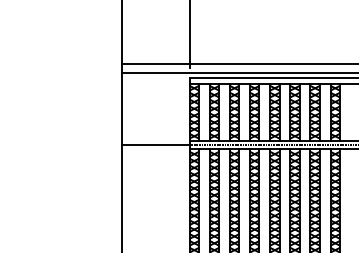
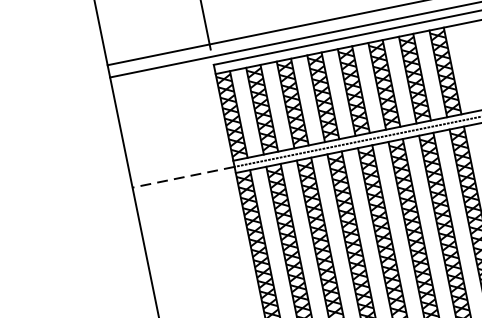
line: (156, 145) -> (184, 177), solid -> dashed

